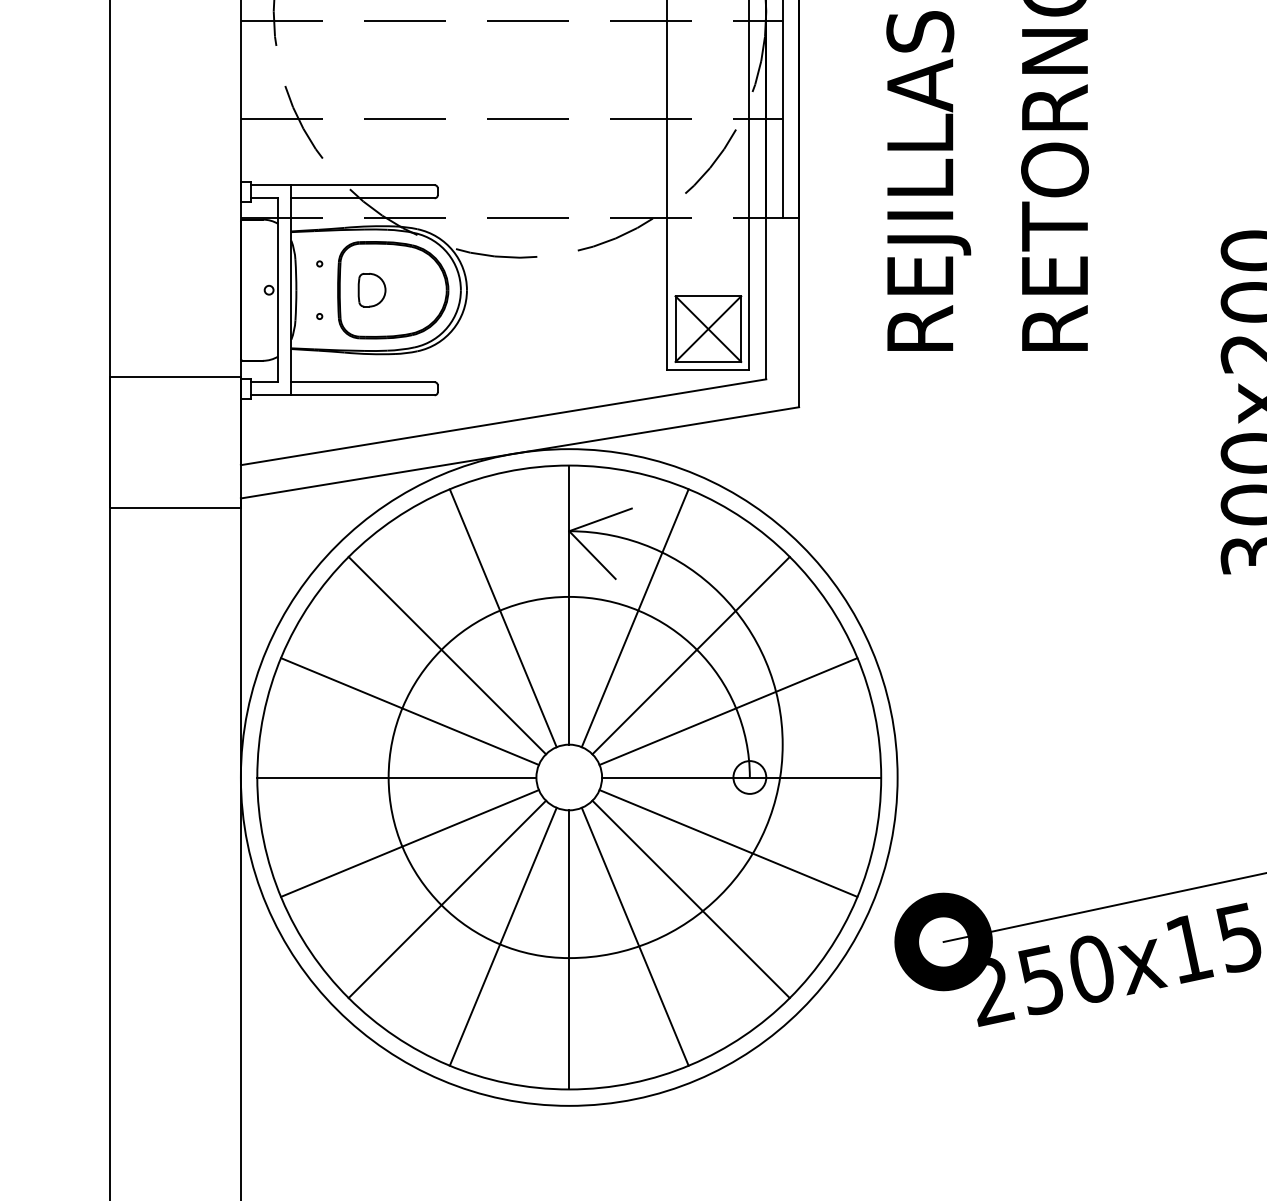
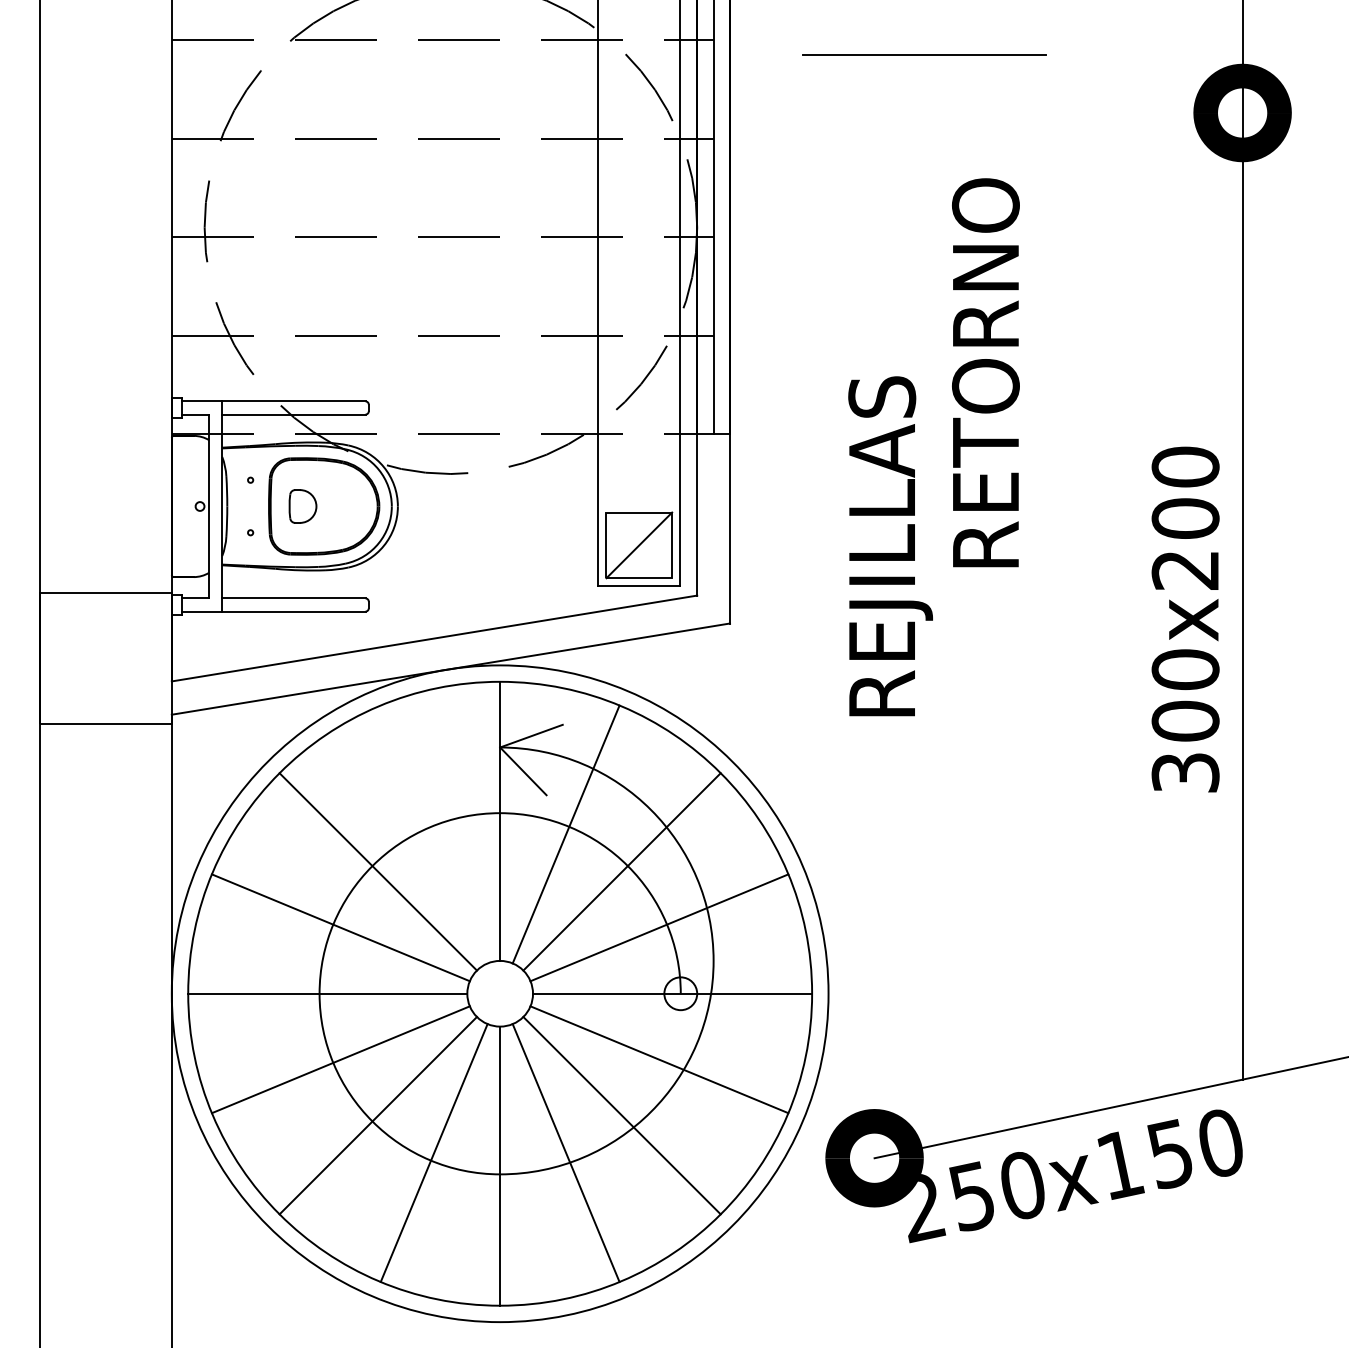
text: (928, 181) -> (890, 546), moved
line: (708, 329) -> (639, 545), removed
line: (502, 618) -> (433, 834), removed

